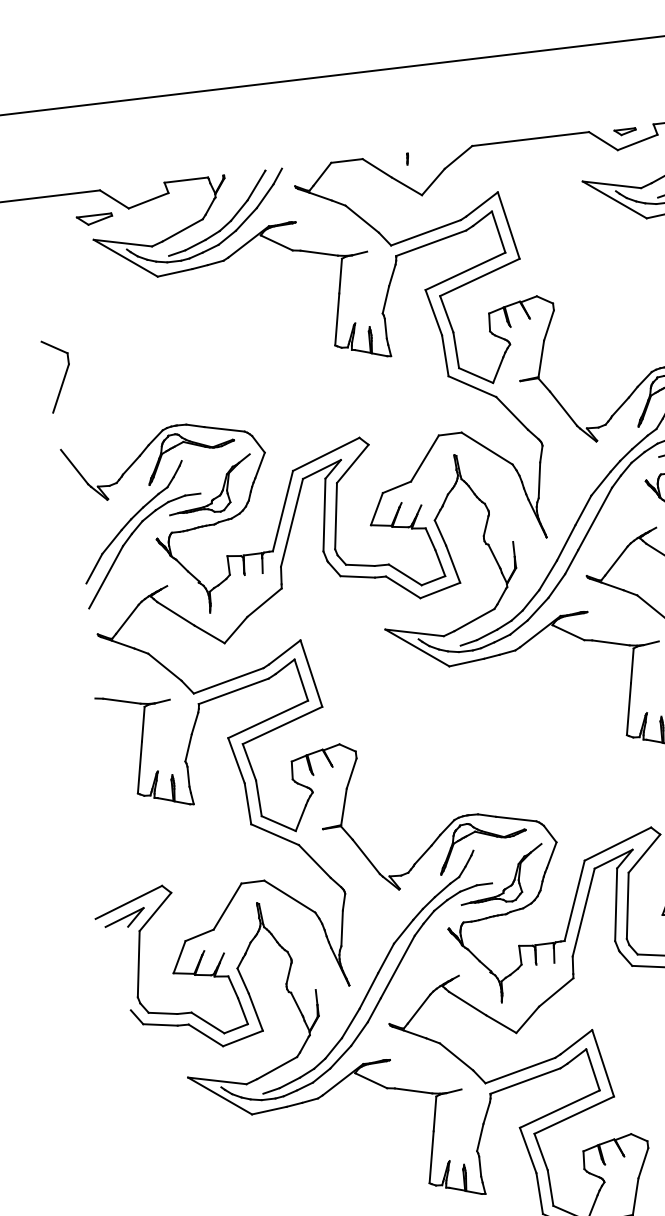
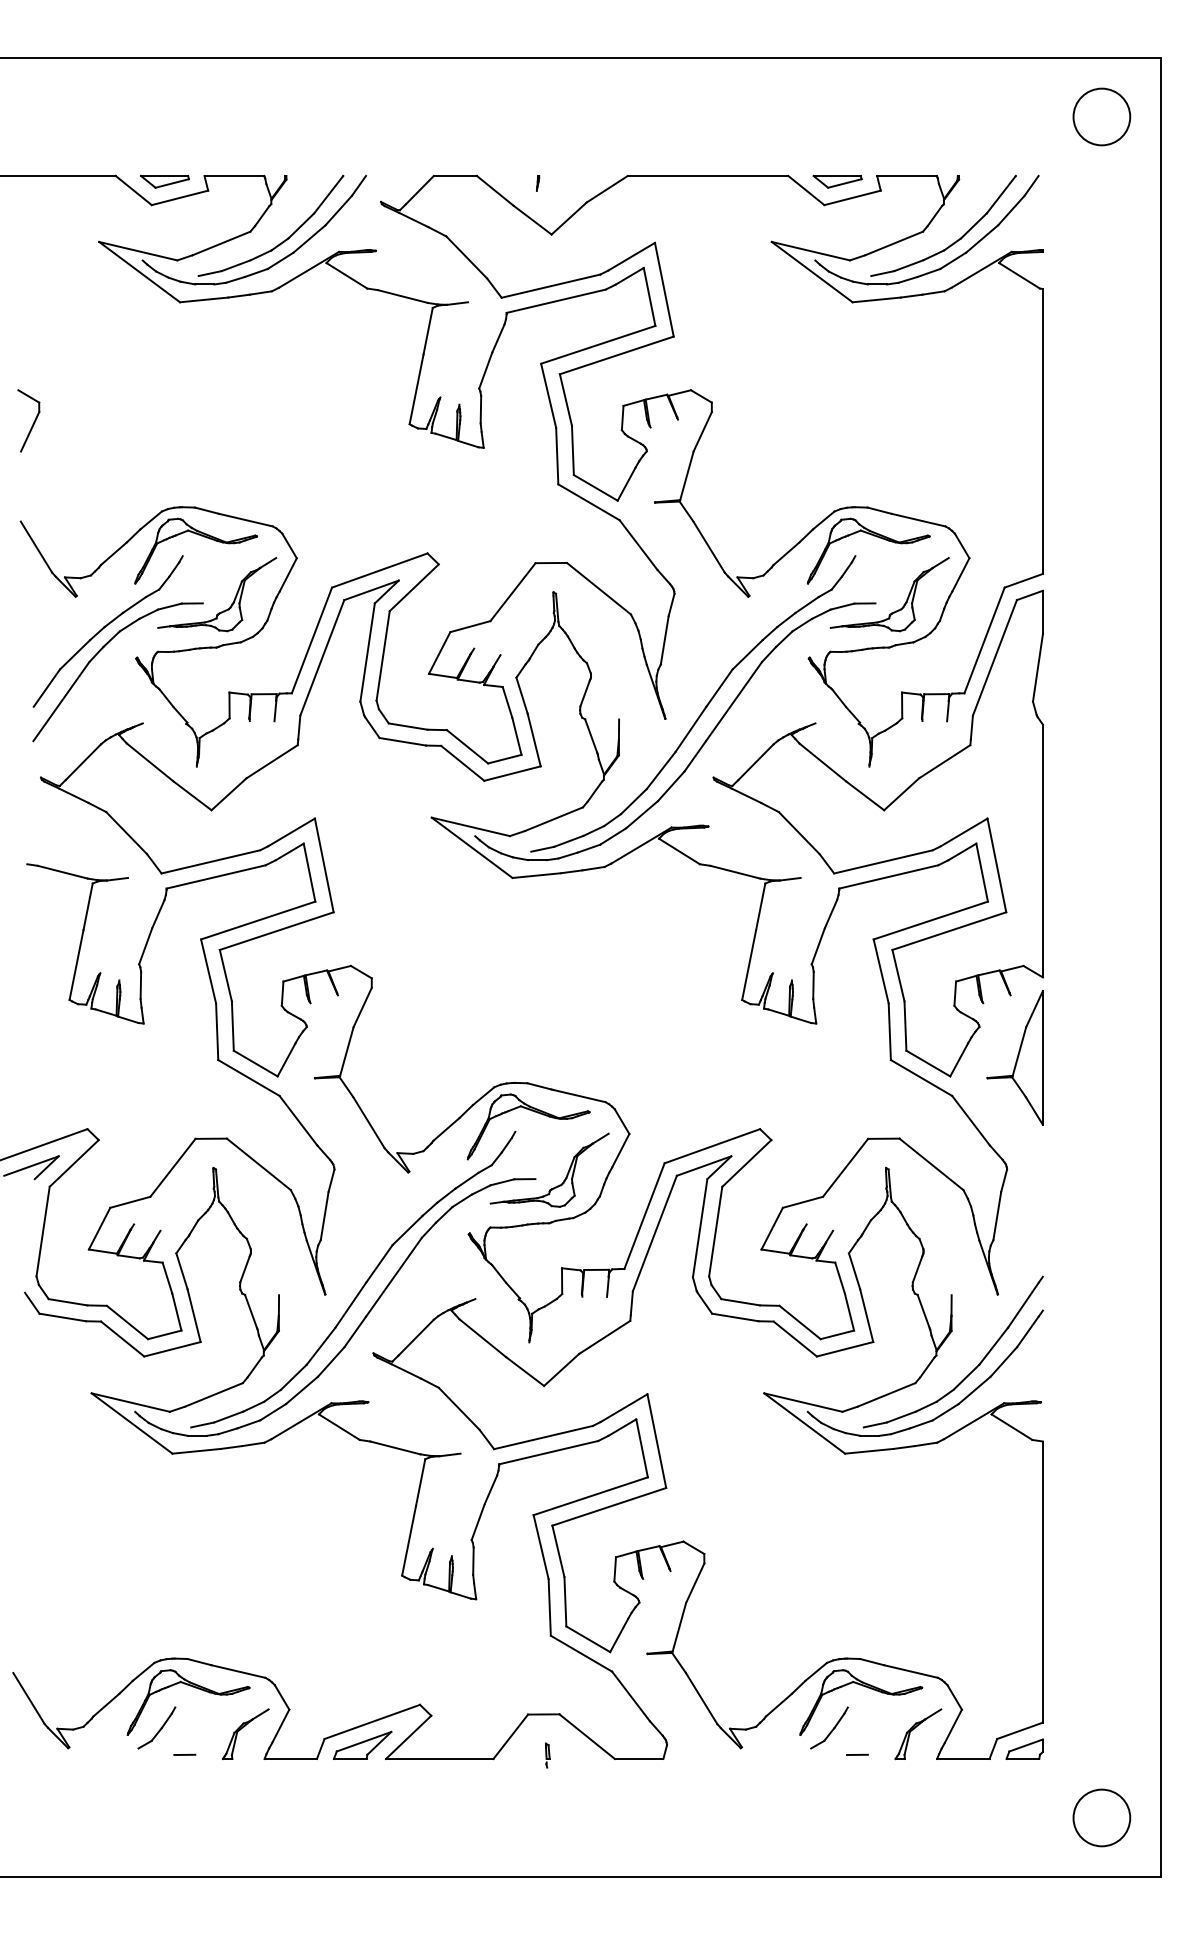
part: (625, 131) -> (837, 181), size x1.67
part: (94, 219) -> (164, 181), moved
part: (57, 375) -> (28, 420), size x0.62

